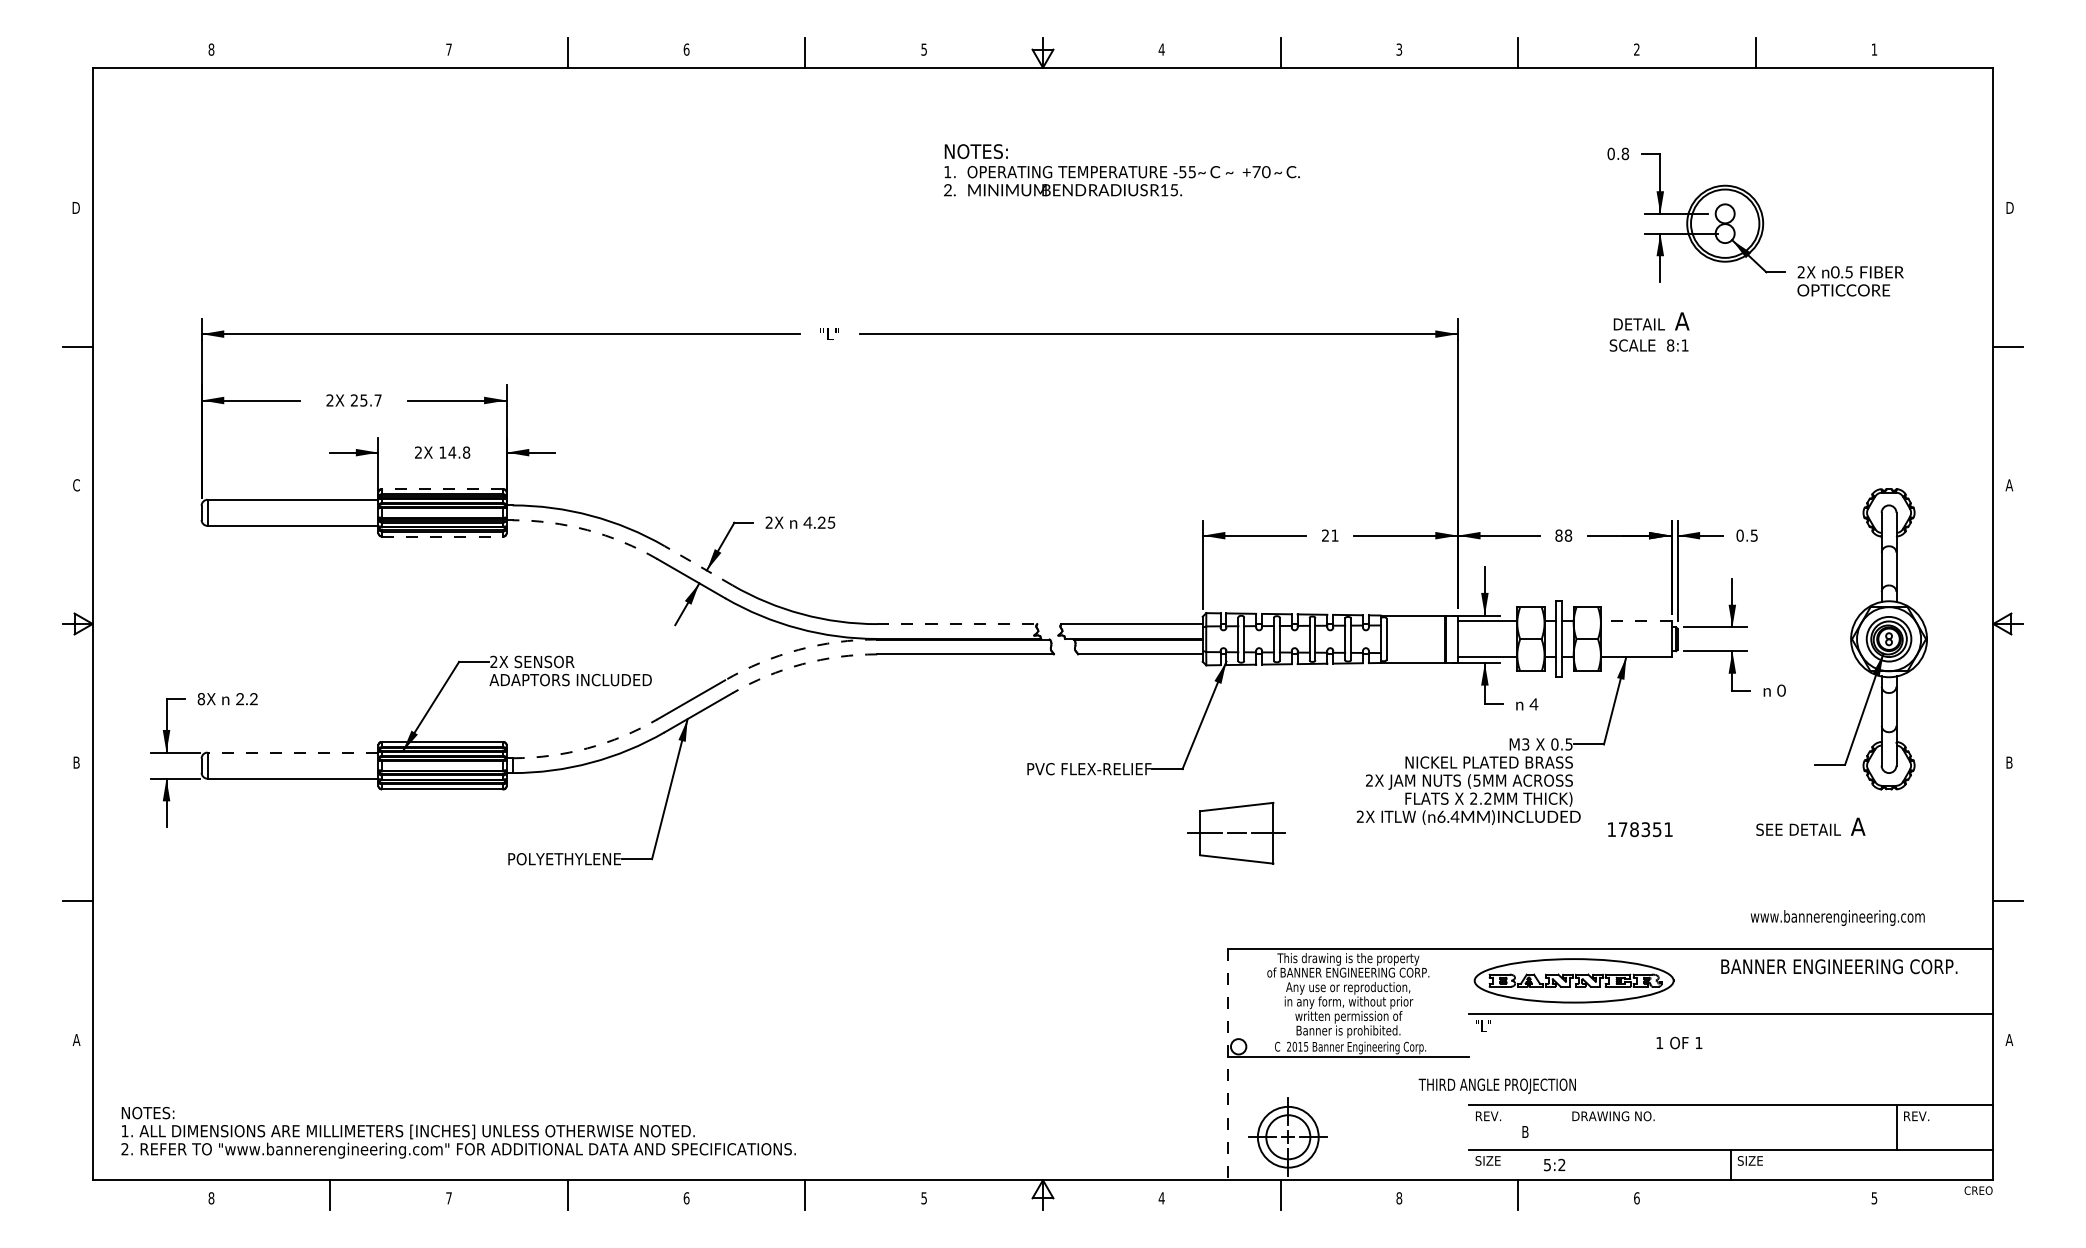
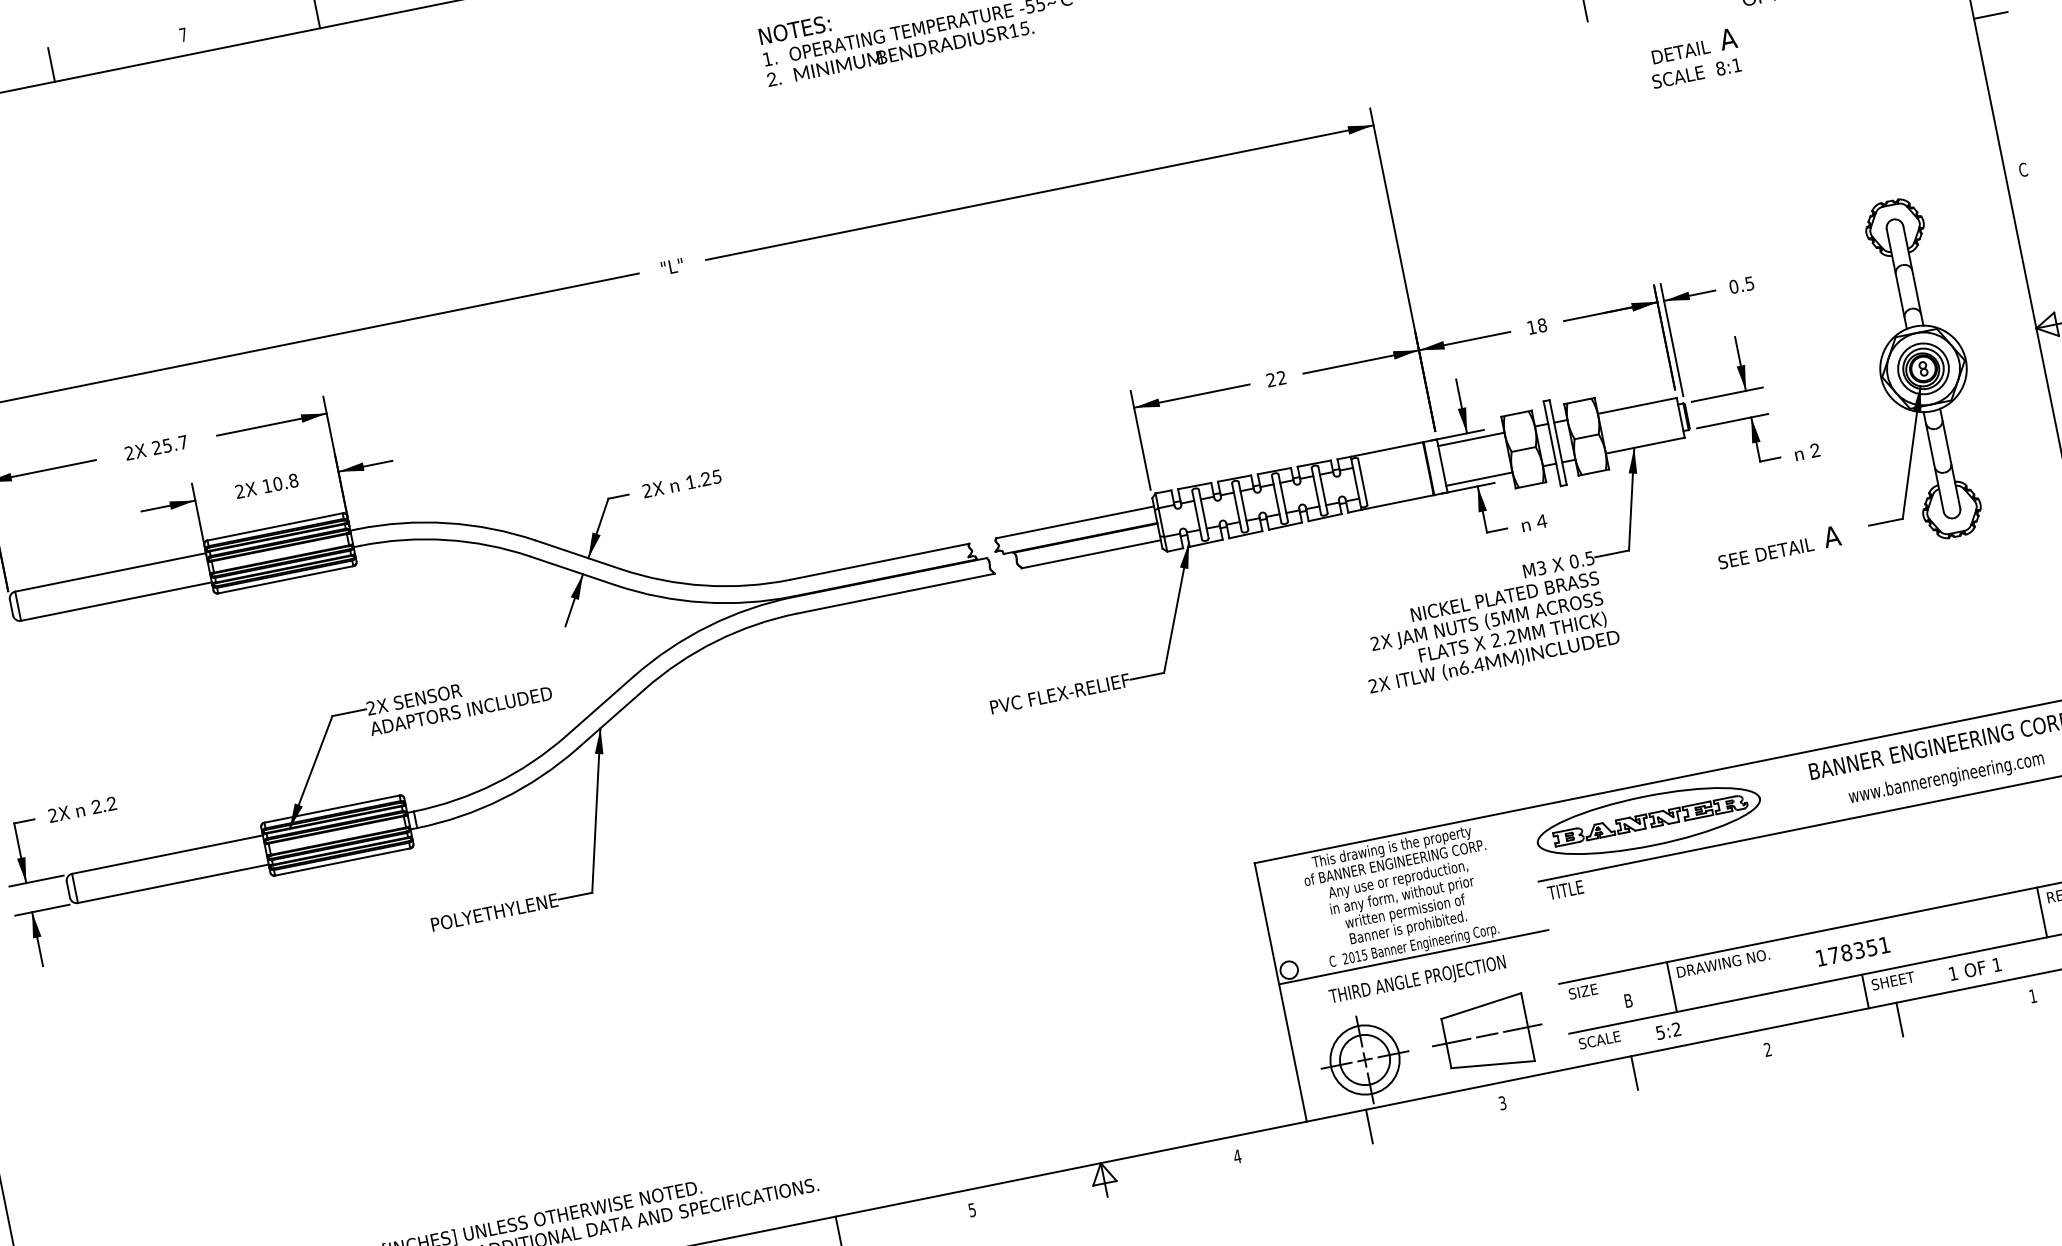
line: (330, 52) -> (51, 64), added
text: (1649, 331) -> (1694, 57), moved
text: (452, 452) -> (277, 483), 14.8 -> 10.8
text: (2009, 485) -> (2023, 170), A -> C
line: (442, 489) -> (275, 527), dashed -> solid
text: (807, 522) -> (689, 481), 4.25 -> 1.25
arc: (587, 530) -> (446, 540), dashed -> solid
text: (1334, 535) -> (1281, 377), 21 -> 22
text: (1558, 535) -> (1531, 327), 88 -> 18
line: (442, 536) -> (285, 579), dashed -> solid
line: (698, 565) -> (577, 554), dashed -> solid
line: (1635, 621) -> (1636, 406), dashed -> solid
line: (957, 624) -> (880, 562), dashed -> solid
arc: (798, 649) -> (708, 625), dashed -> solid
arc: (802, 664) -> (716, 641), dashed -> solid
text: (1781, 690) -> (1814, 450), 0 -> 2
text: (201, 699) -> (53, 815), 8X -> 2X
arc: (587, 748) -> (495, 783), dashed -> solid
line: (292, 752) -> (166, 854), dashed -> solid
text: (1810, 826) -> (1778, 547), moved
text: (1640, 829) -> (1853, 951), moved
part: (1236, 833) -> (1486, 1035), moved
text: (1837, 917) -> (1946, 778), moved
text: (1490, 1025) -> (1565, 889), "L" -> TITLE
text: (1679, 1042) -> (1975, 968), moved
line: (1227, 1064) -> (1280, 992), dashed -> solid
text: (1496, 1085) -> (1416, 980), moved
text: (1488, 1116) -> (1583, 991), REV. -> SIZE
line: (1565, 1127) -> (1672, 986), added
text: (1497, 1160) -> (1603, 1038), SIZE -> SCALE
text: (1761, 1160) -> (1898, 979), SIZE -> SHEET
line: (1755, 1195) -> (1899, 1019), added
text: (1399, 1198) -> (1502, 1103), 8 -> 3
text: (1636, 1198) -> (1767, 1049), 6 -> 2
text: (1874, 1198) -> (2033, 996), 5 -> 1

